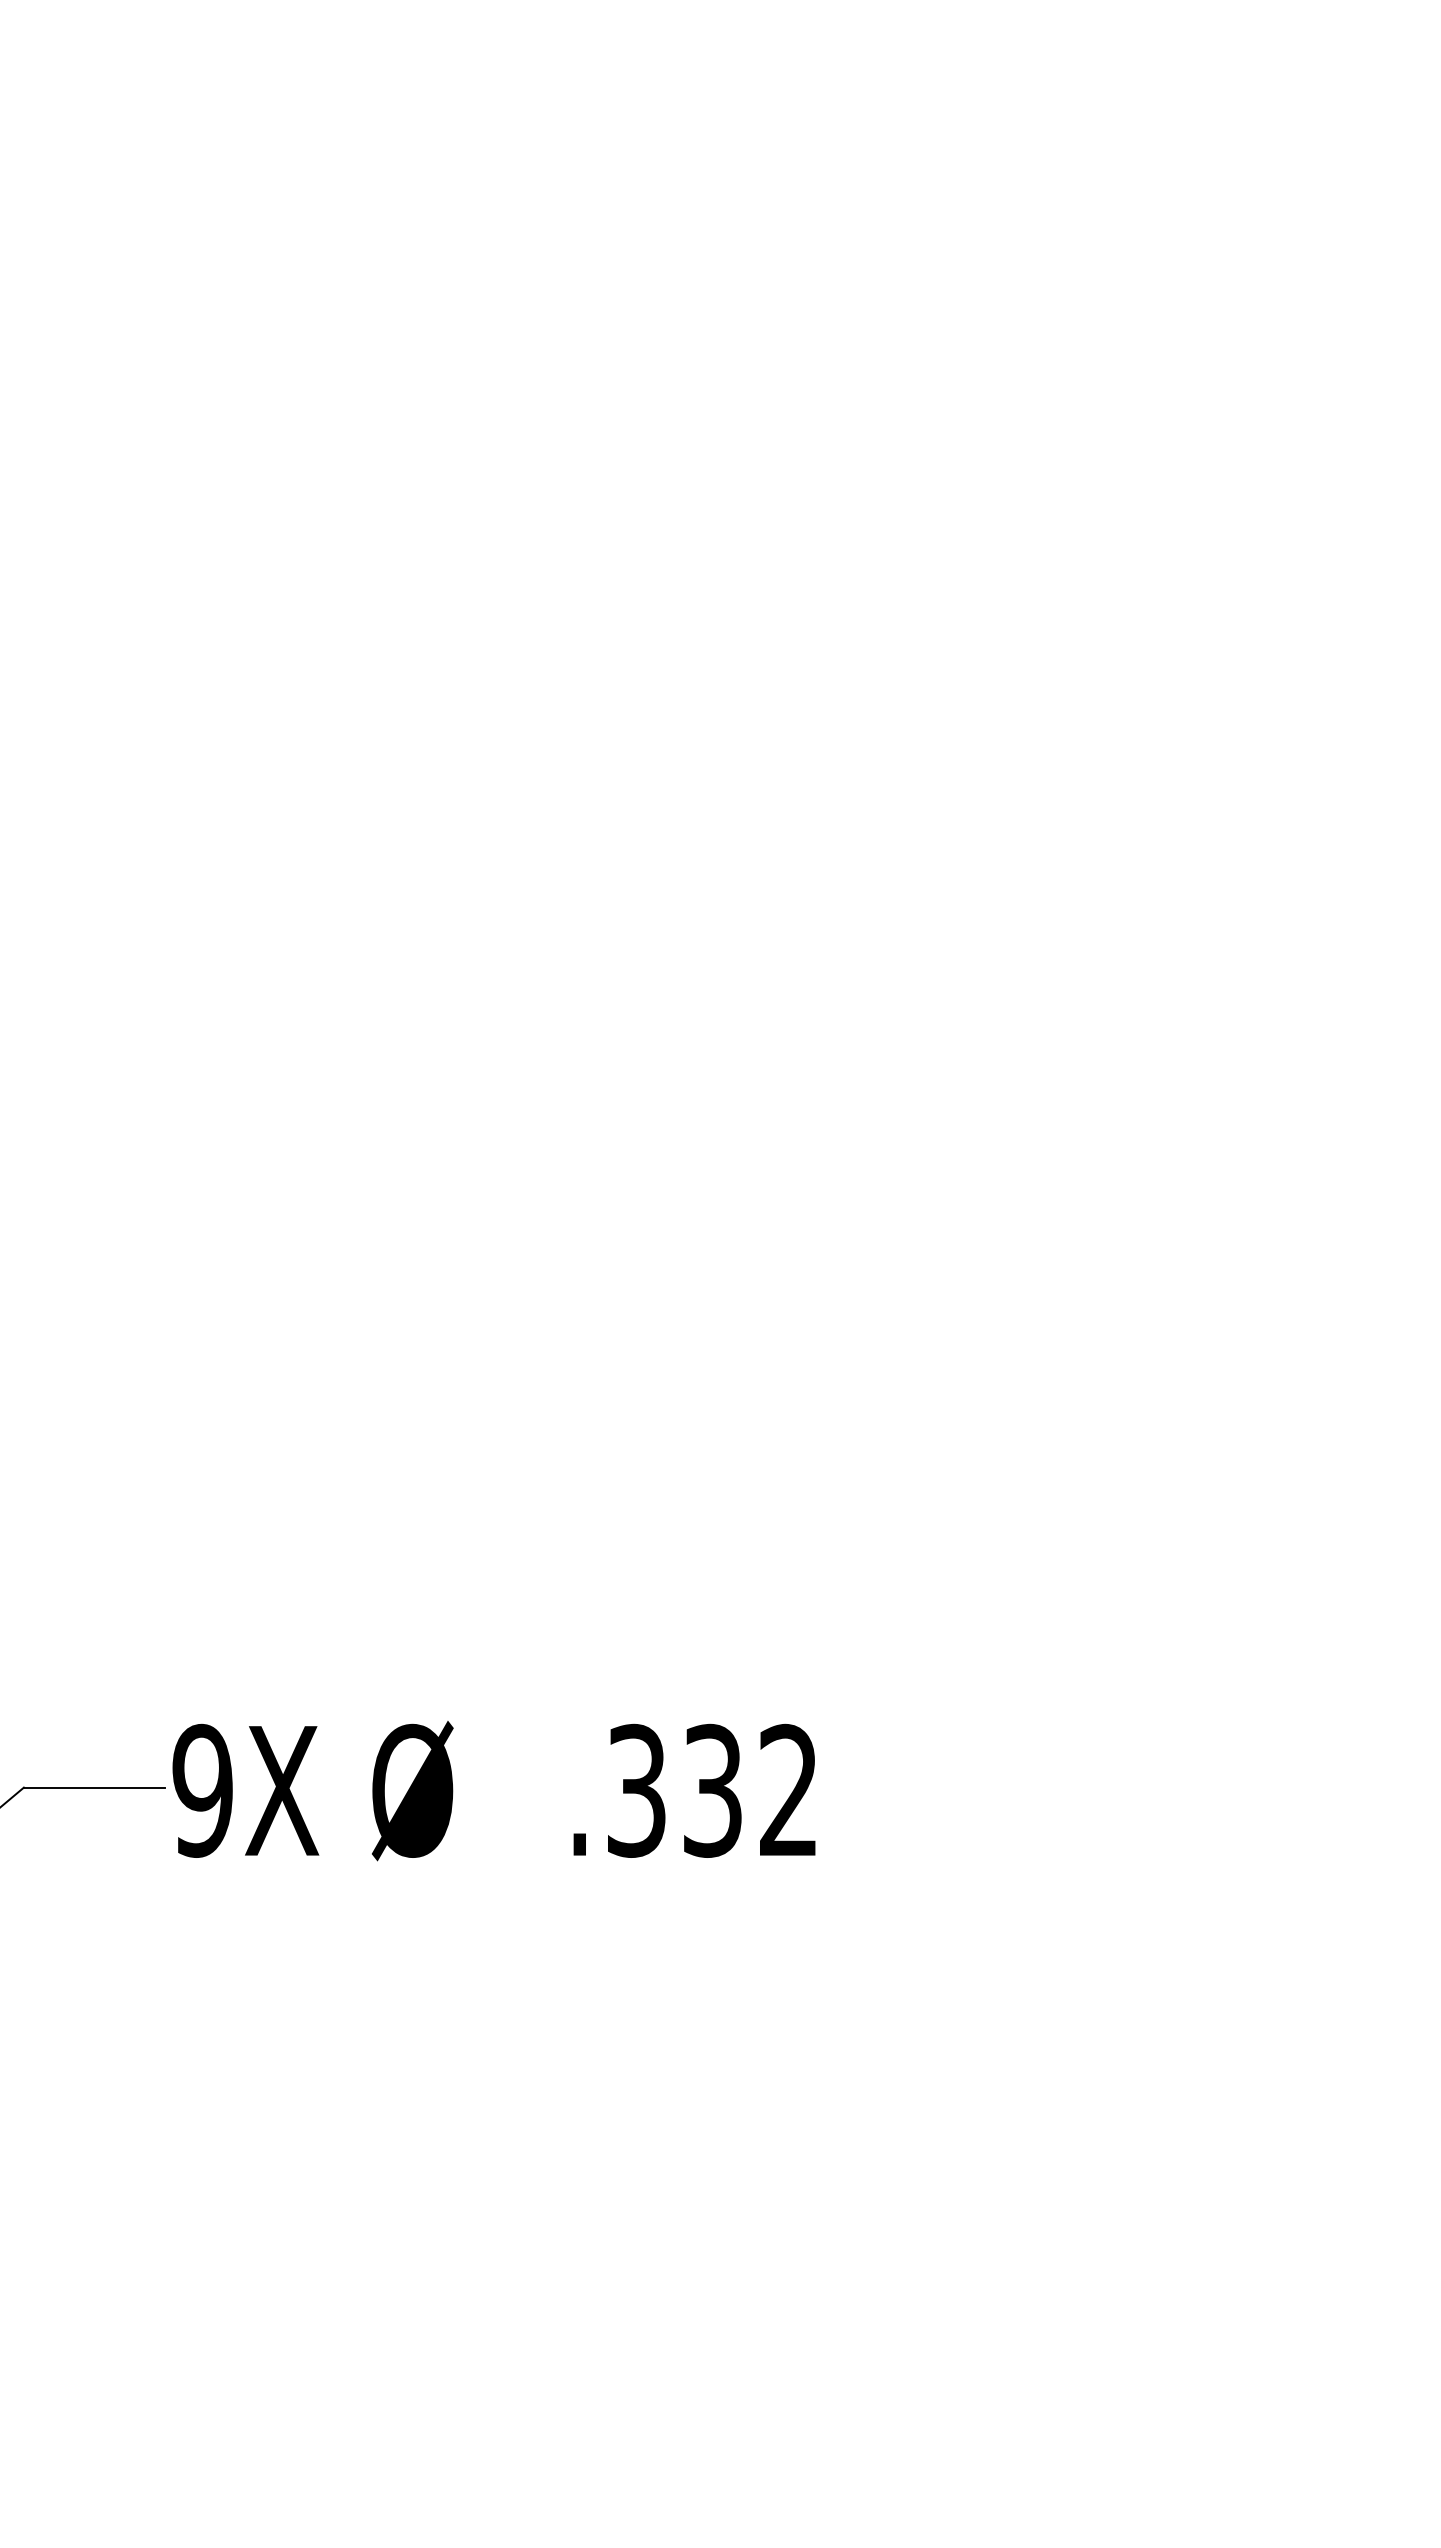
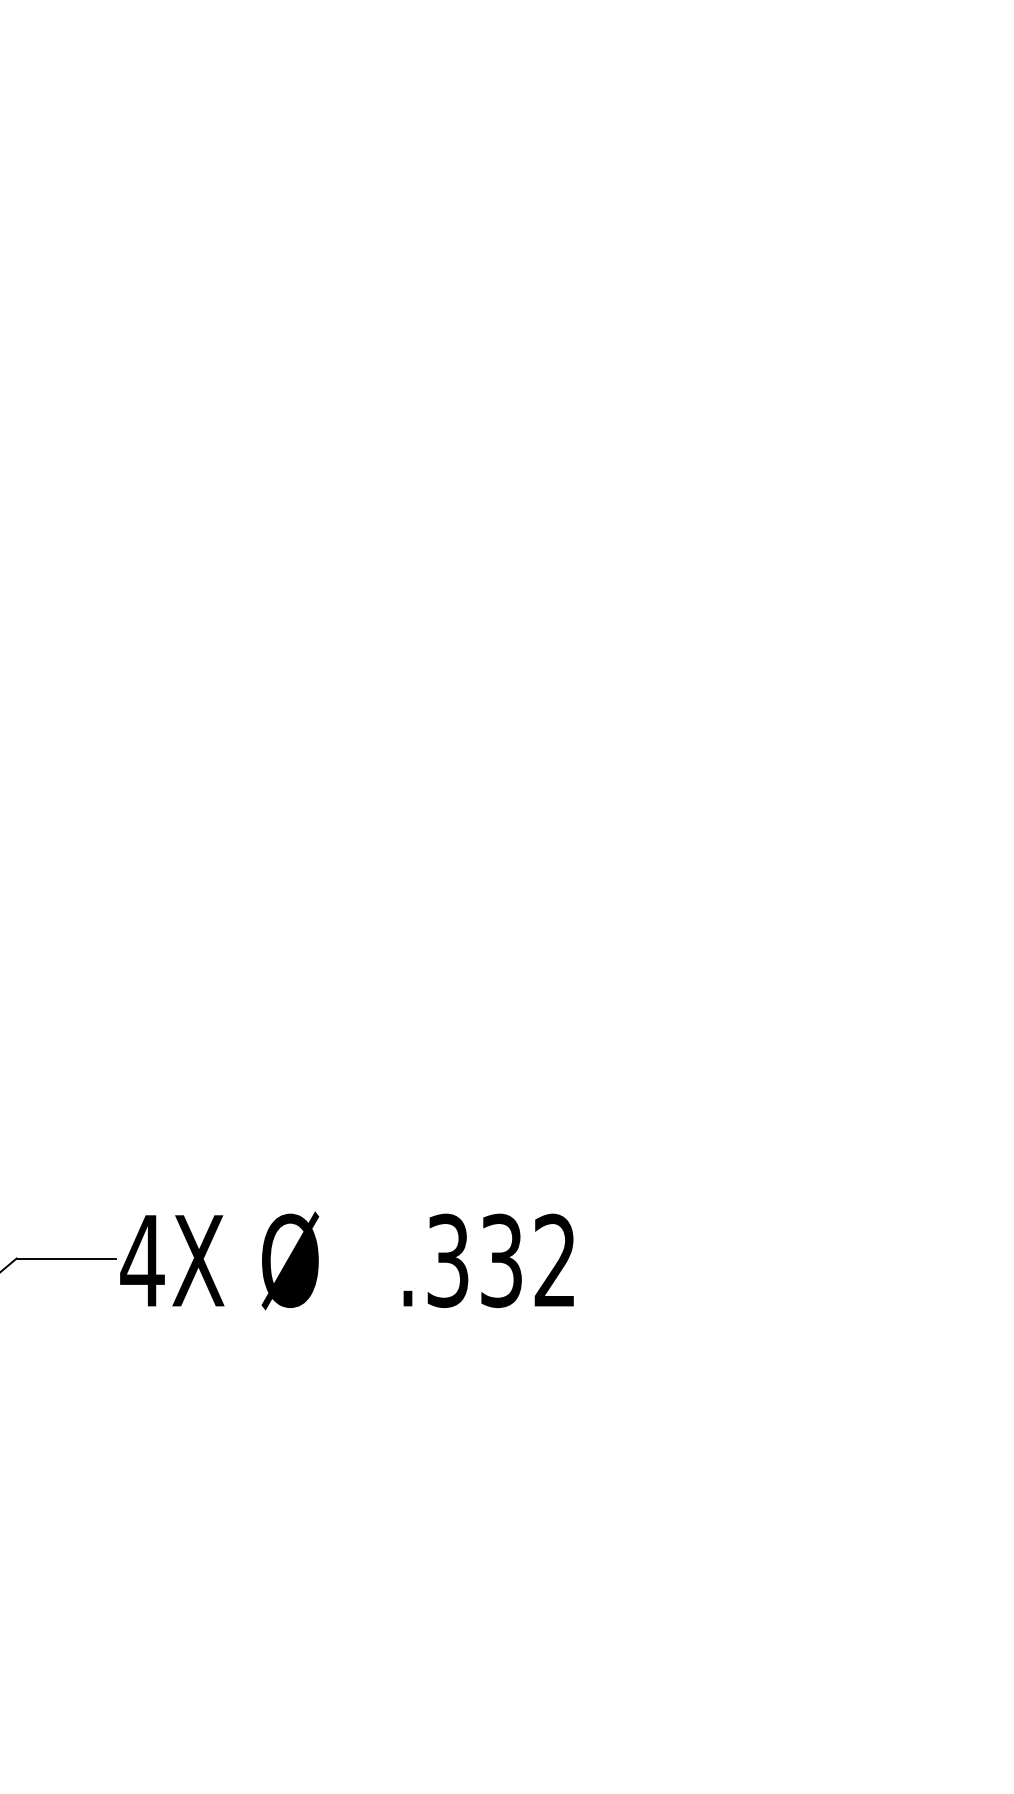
text: (202, 1790) -> (142, 1260), 9X -> 4X

